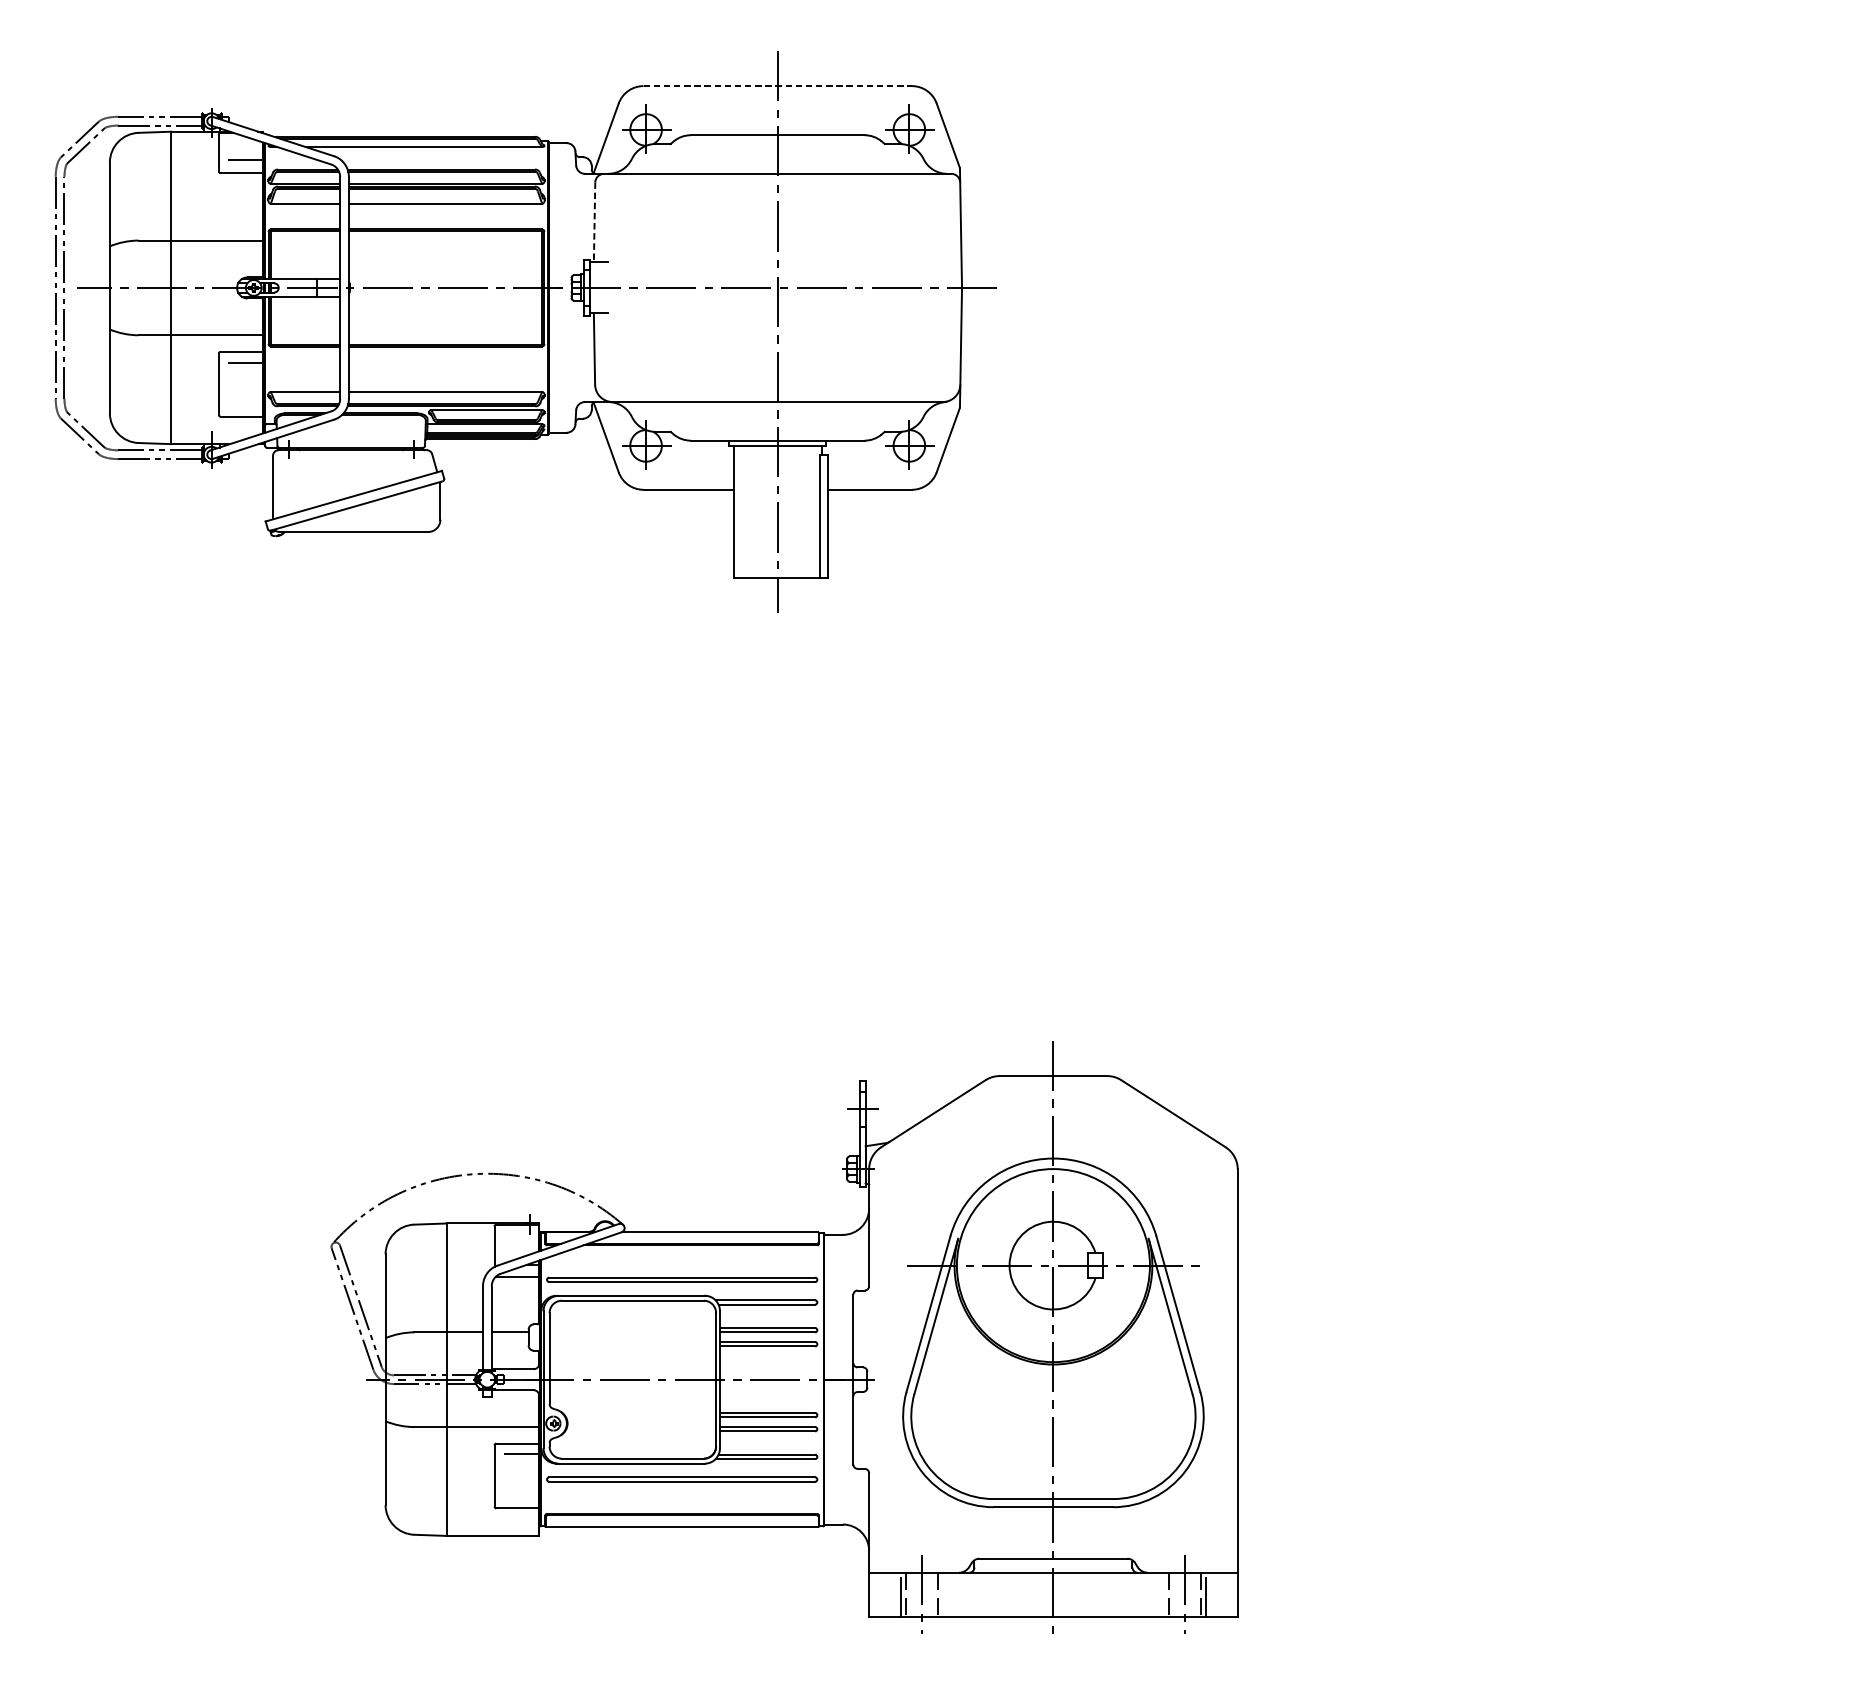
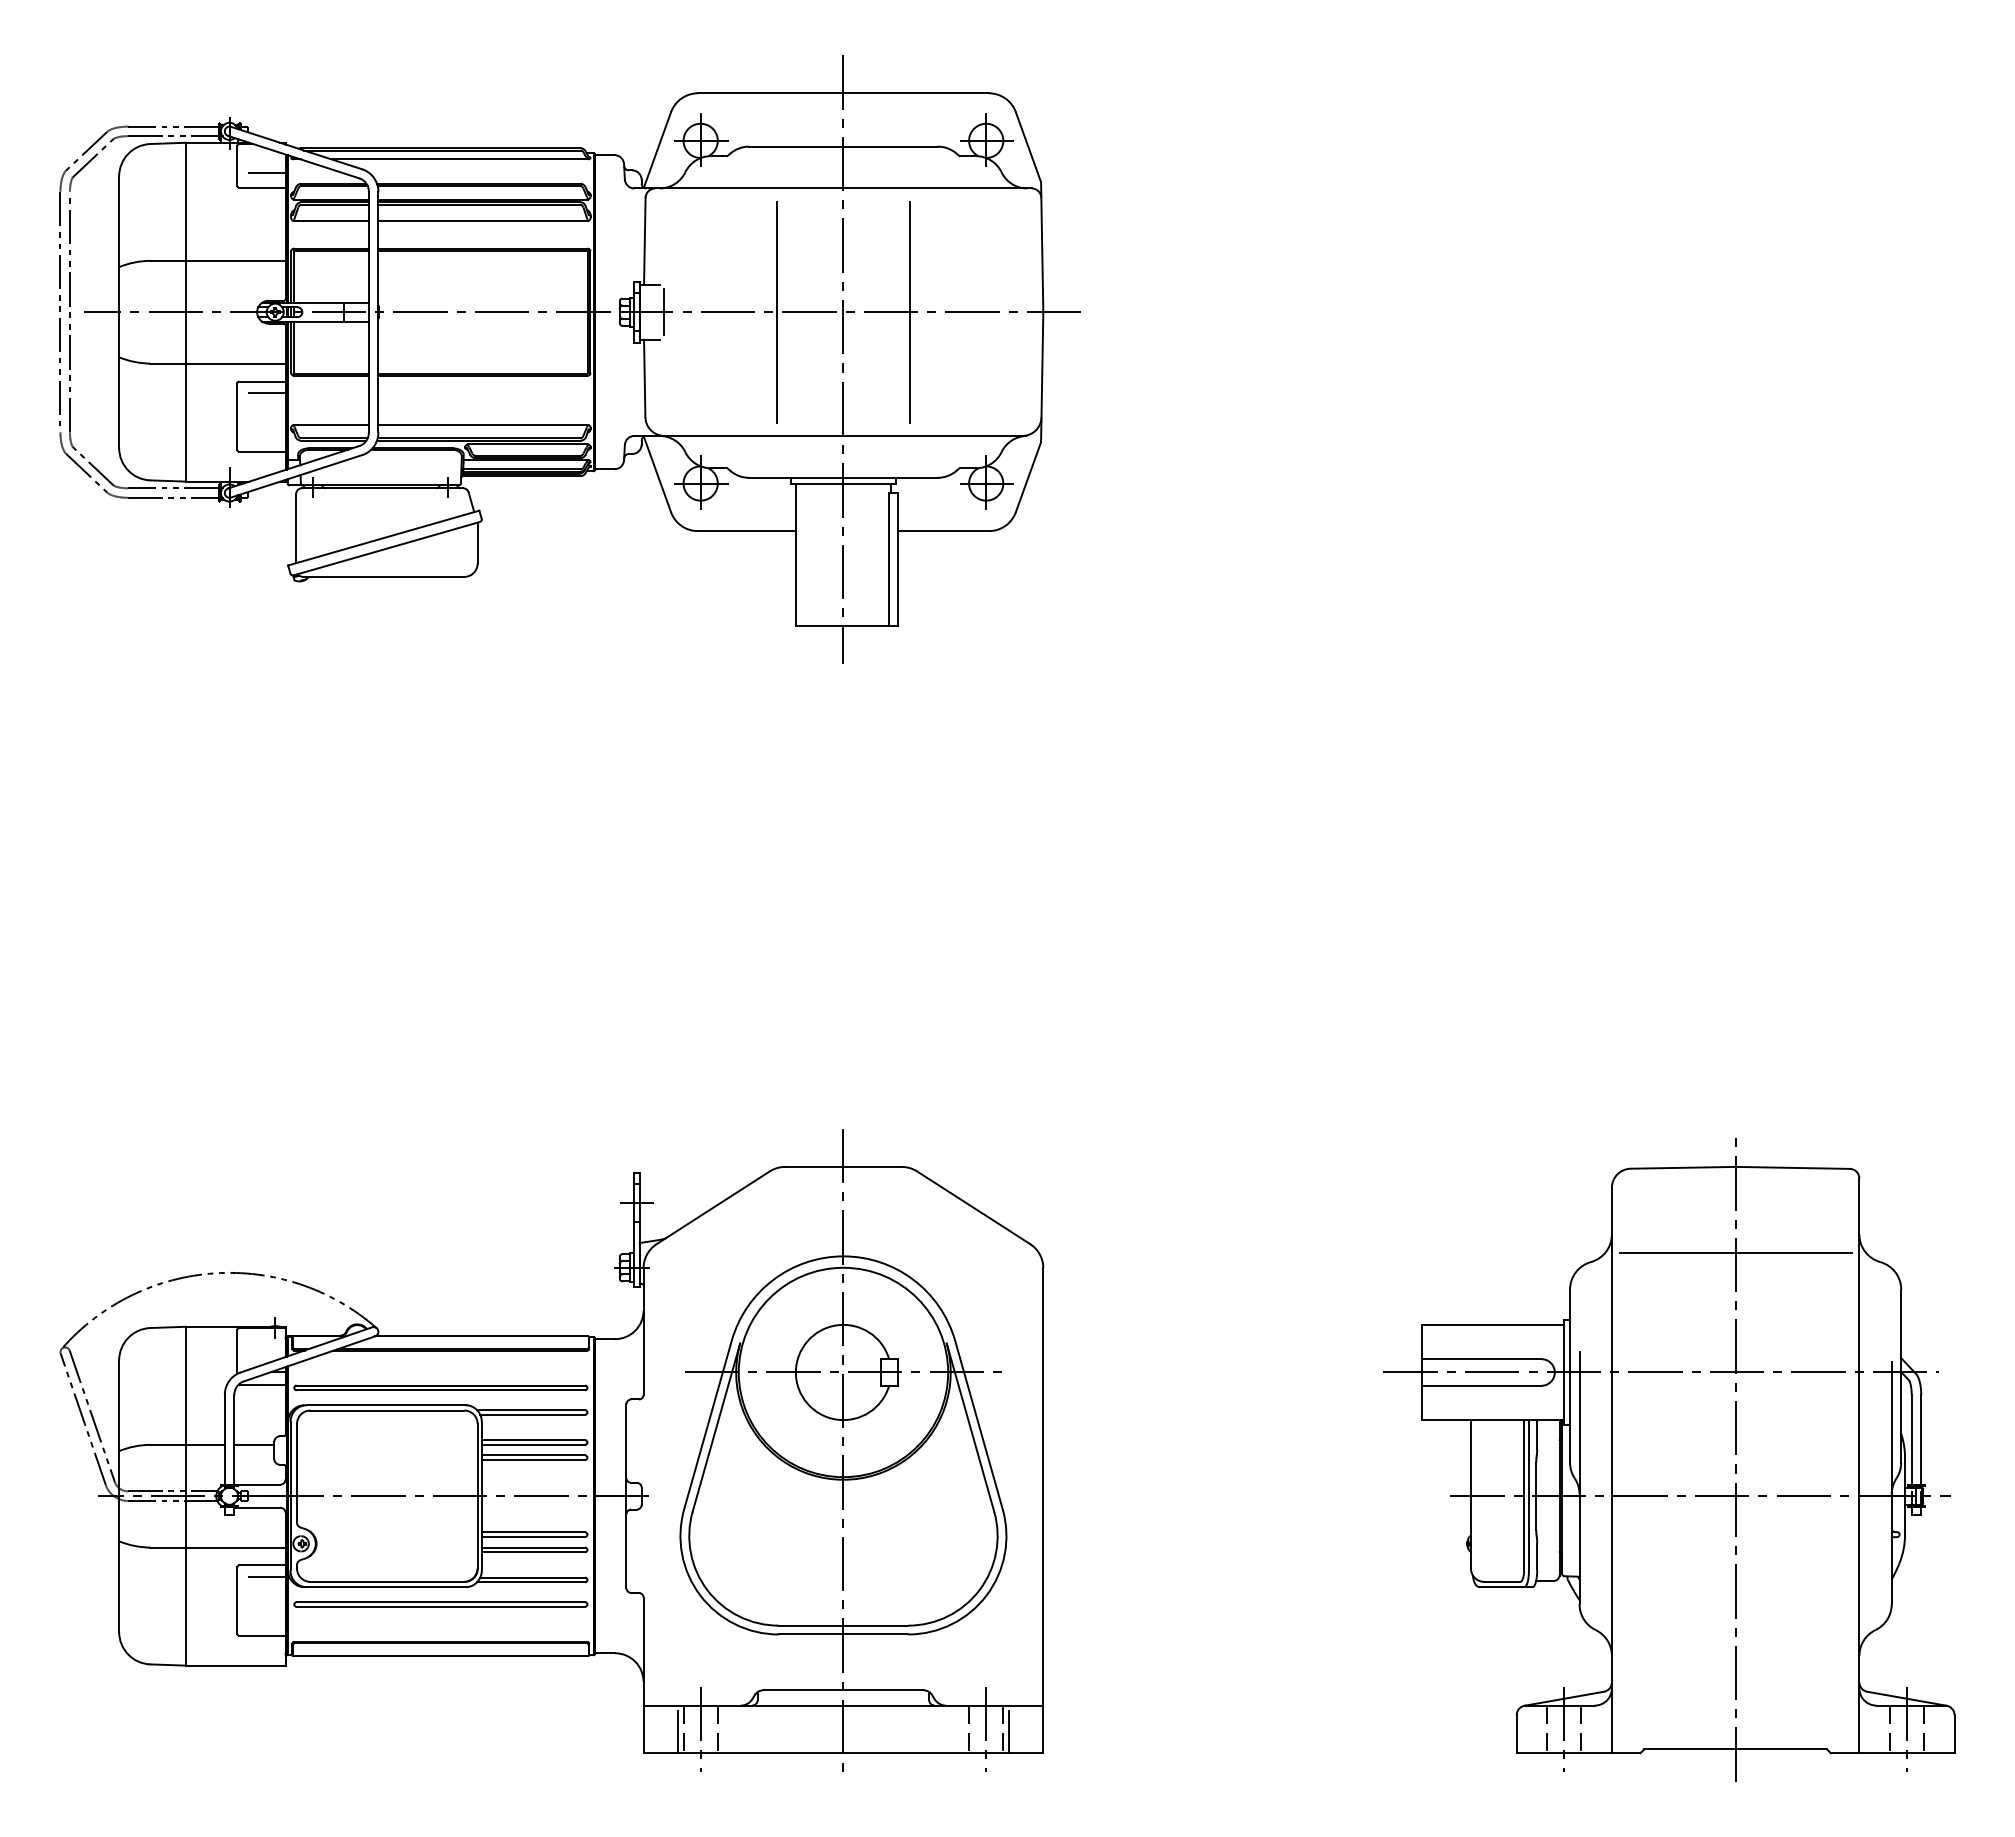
line: (777, 86) -> (843, 93), dashed -> solid
line: (594, 222) -> (644, 241), dashed -> solid
line: (715, 287) -> (776, 311), added
line: (839, 287) -> (910, 311), added
line: (612, 288) -> (664, 312), added
part: (784, 1337) -> (551, 1450), moved
part: (1539, 1345) -> (1669, 1459), added

